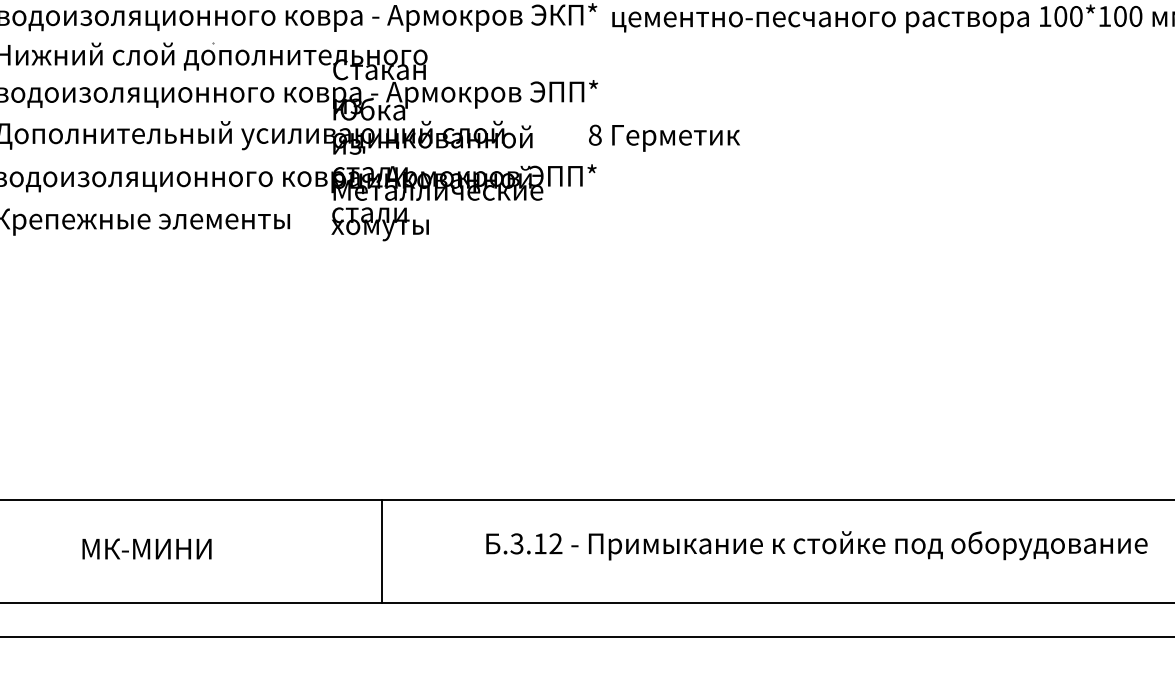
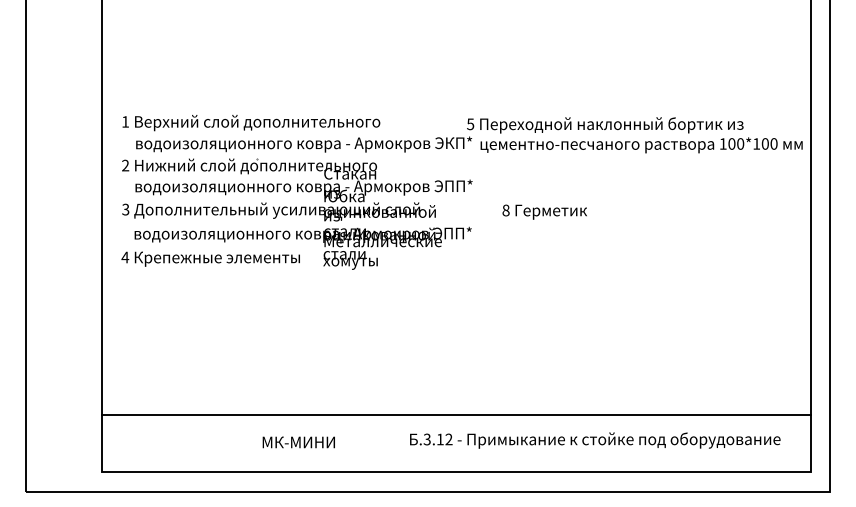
text: (663, 136) -> (544, 211), moved
text: (146, 549) -> (298, 442), moved
line: (381, 550) -> (351, 443), removed

